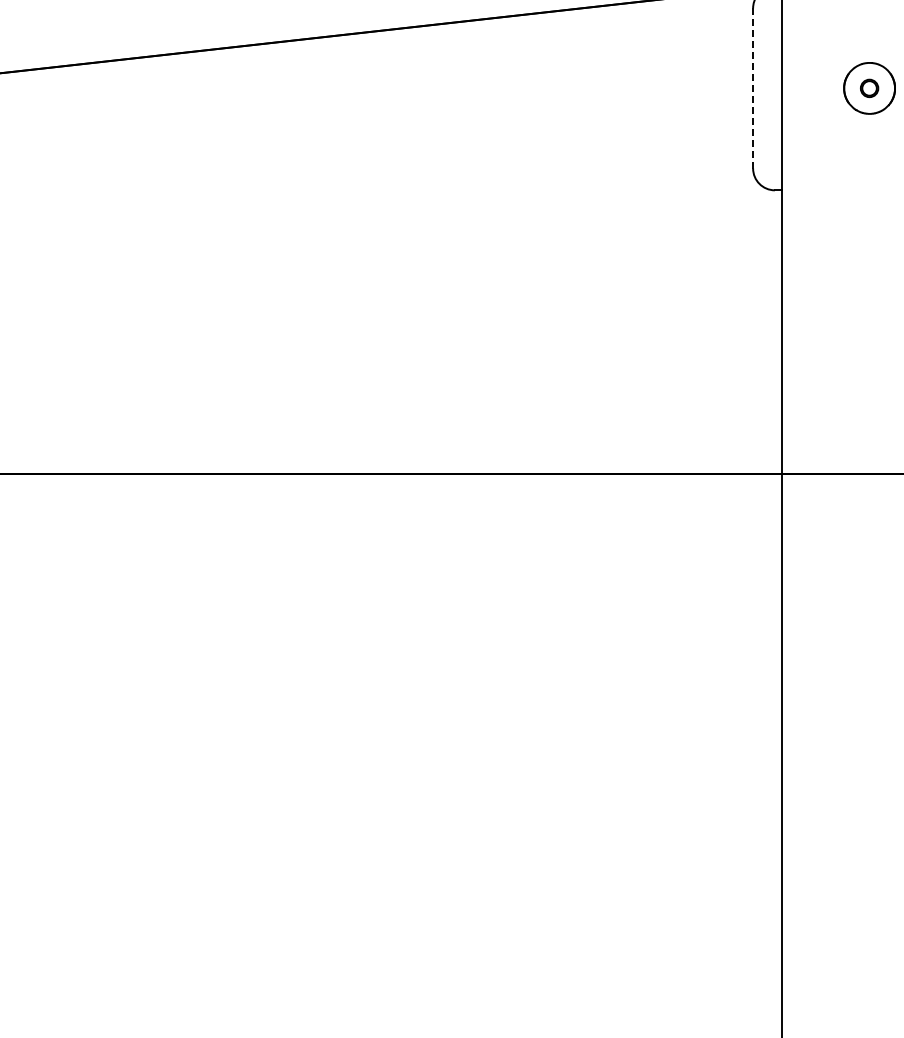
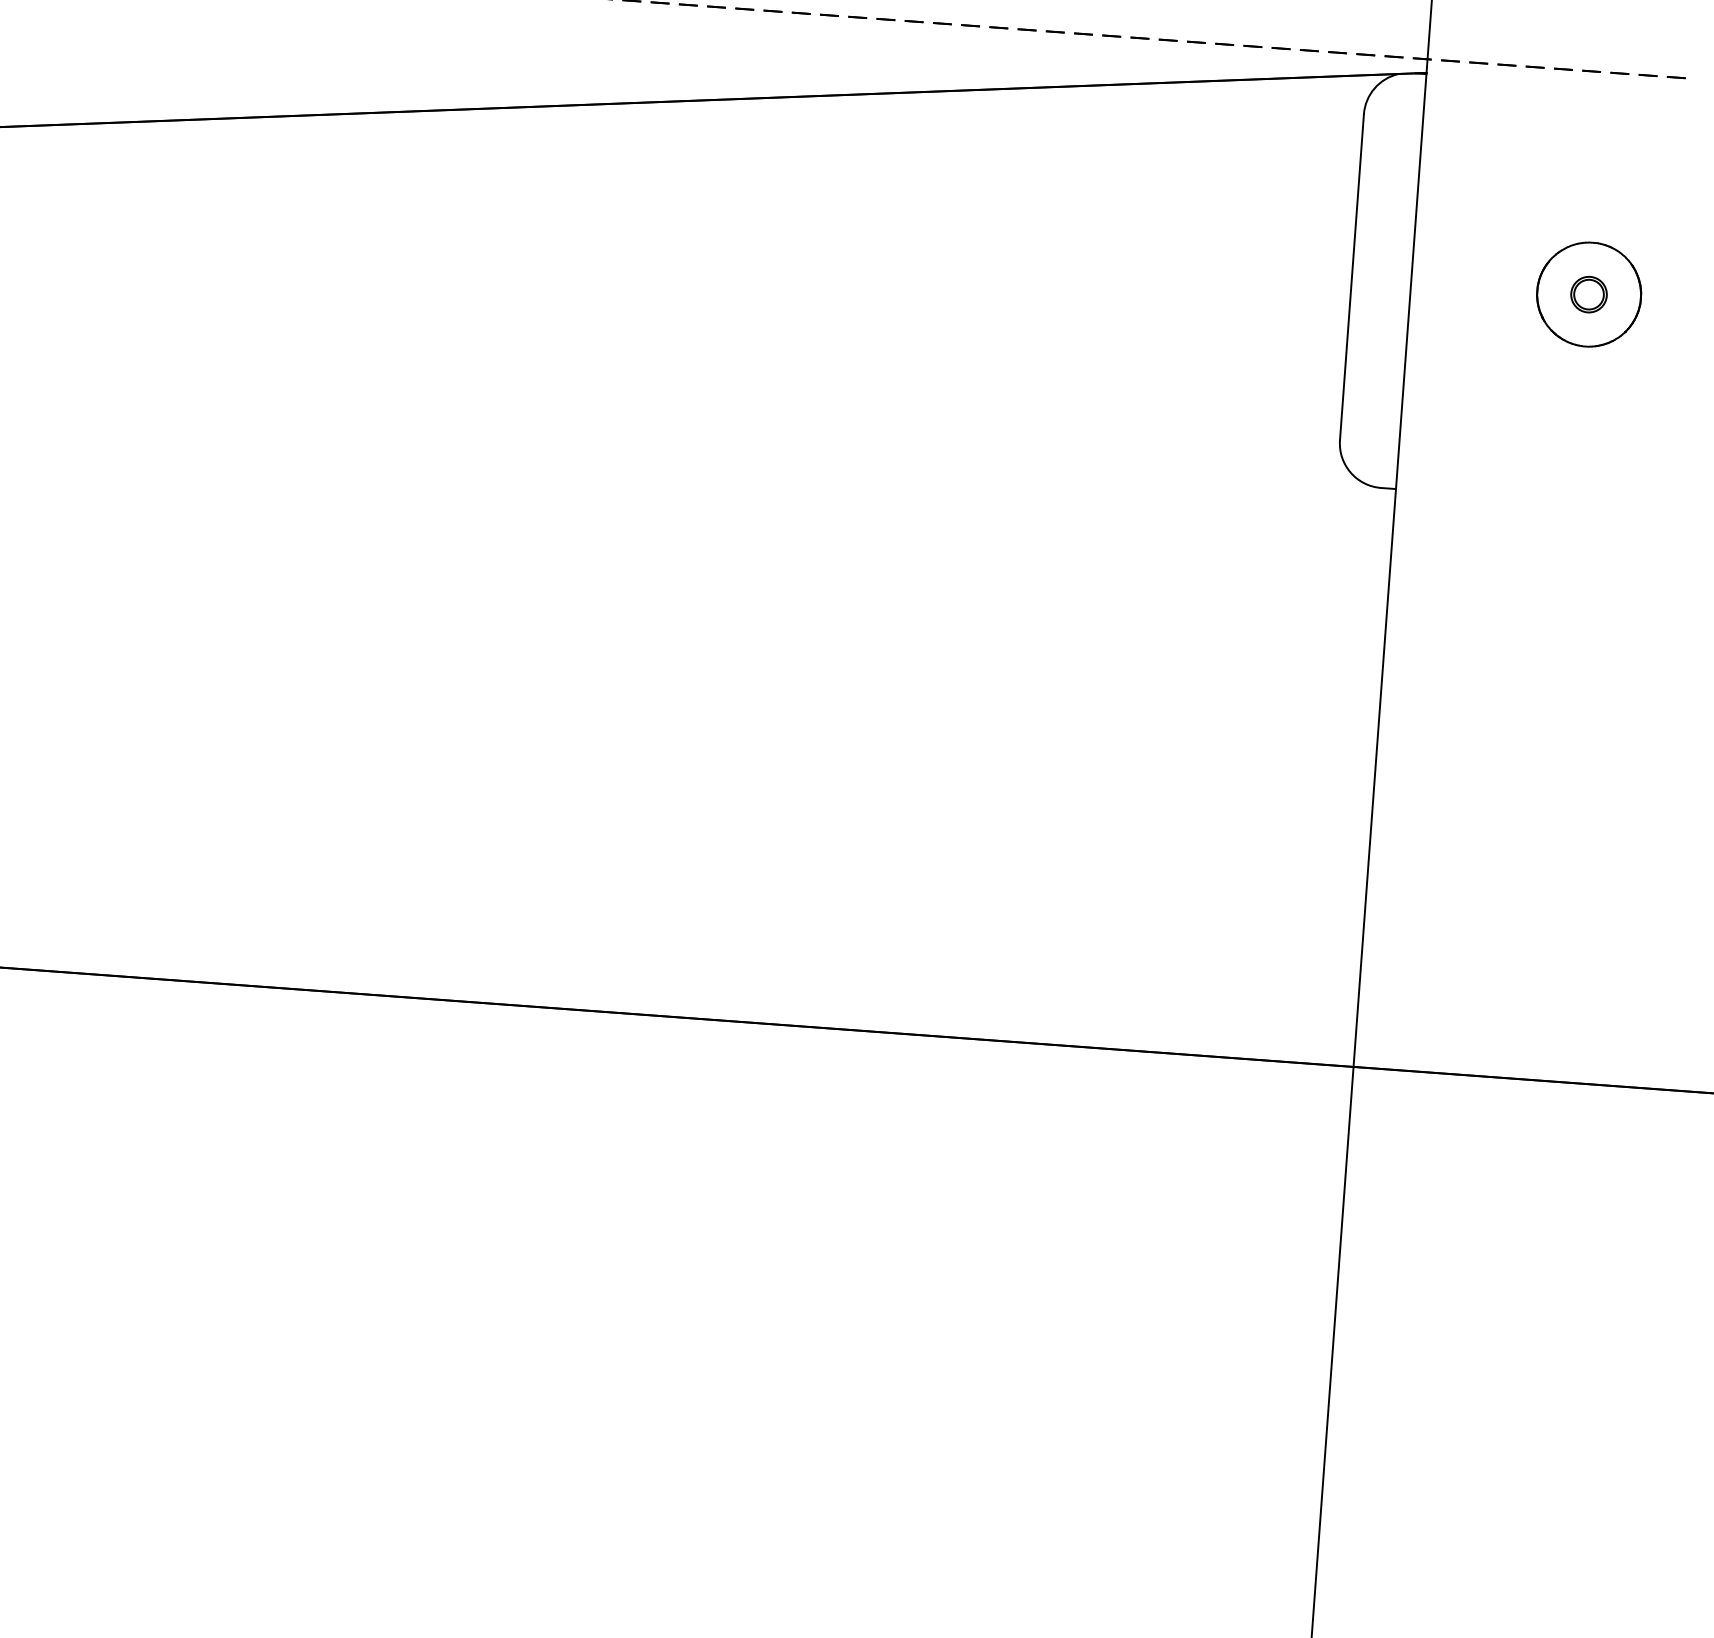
line: (753, 87) -> (1352, 275), dashed -> solid

